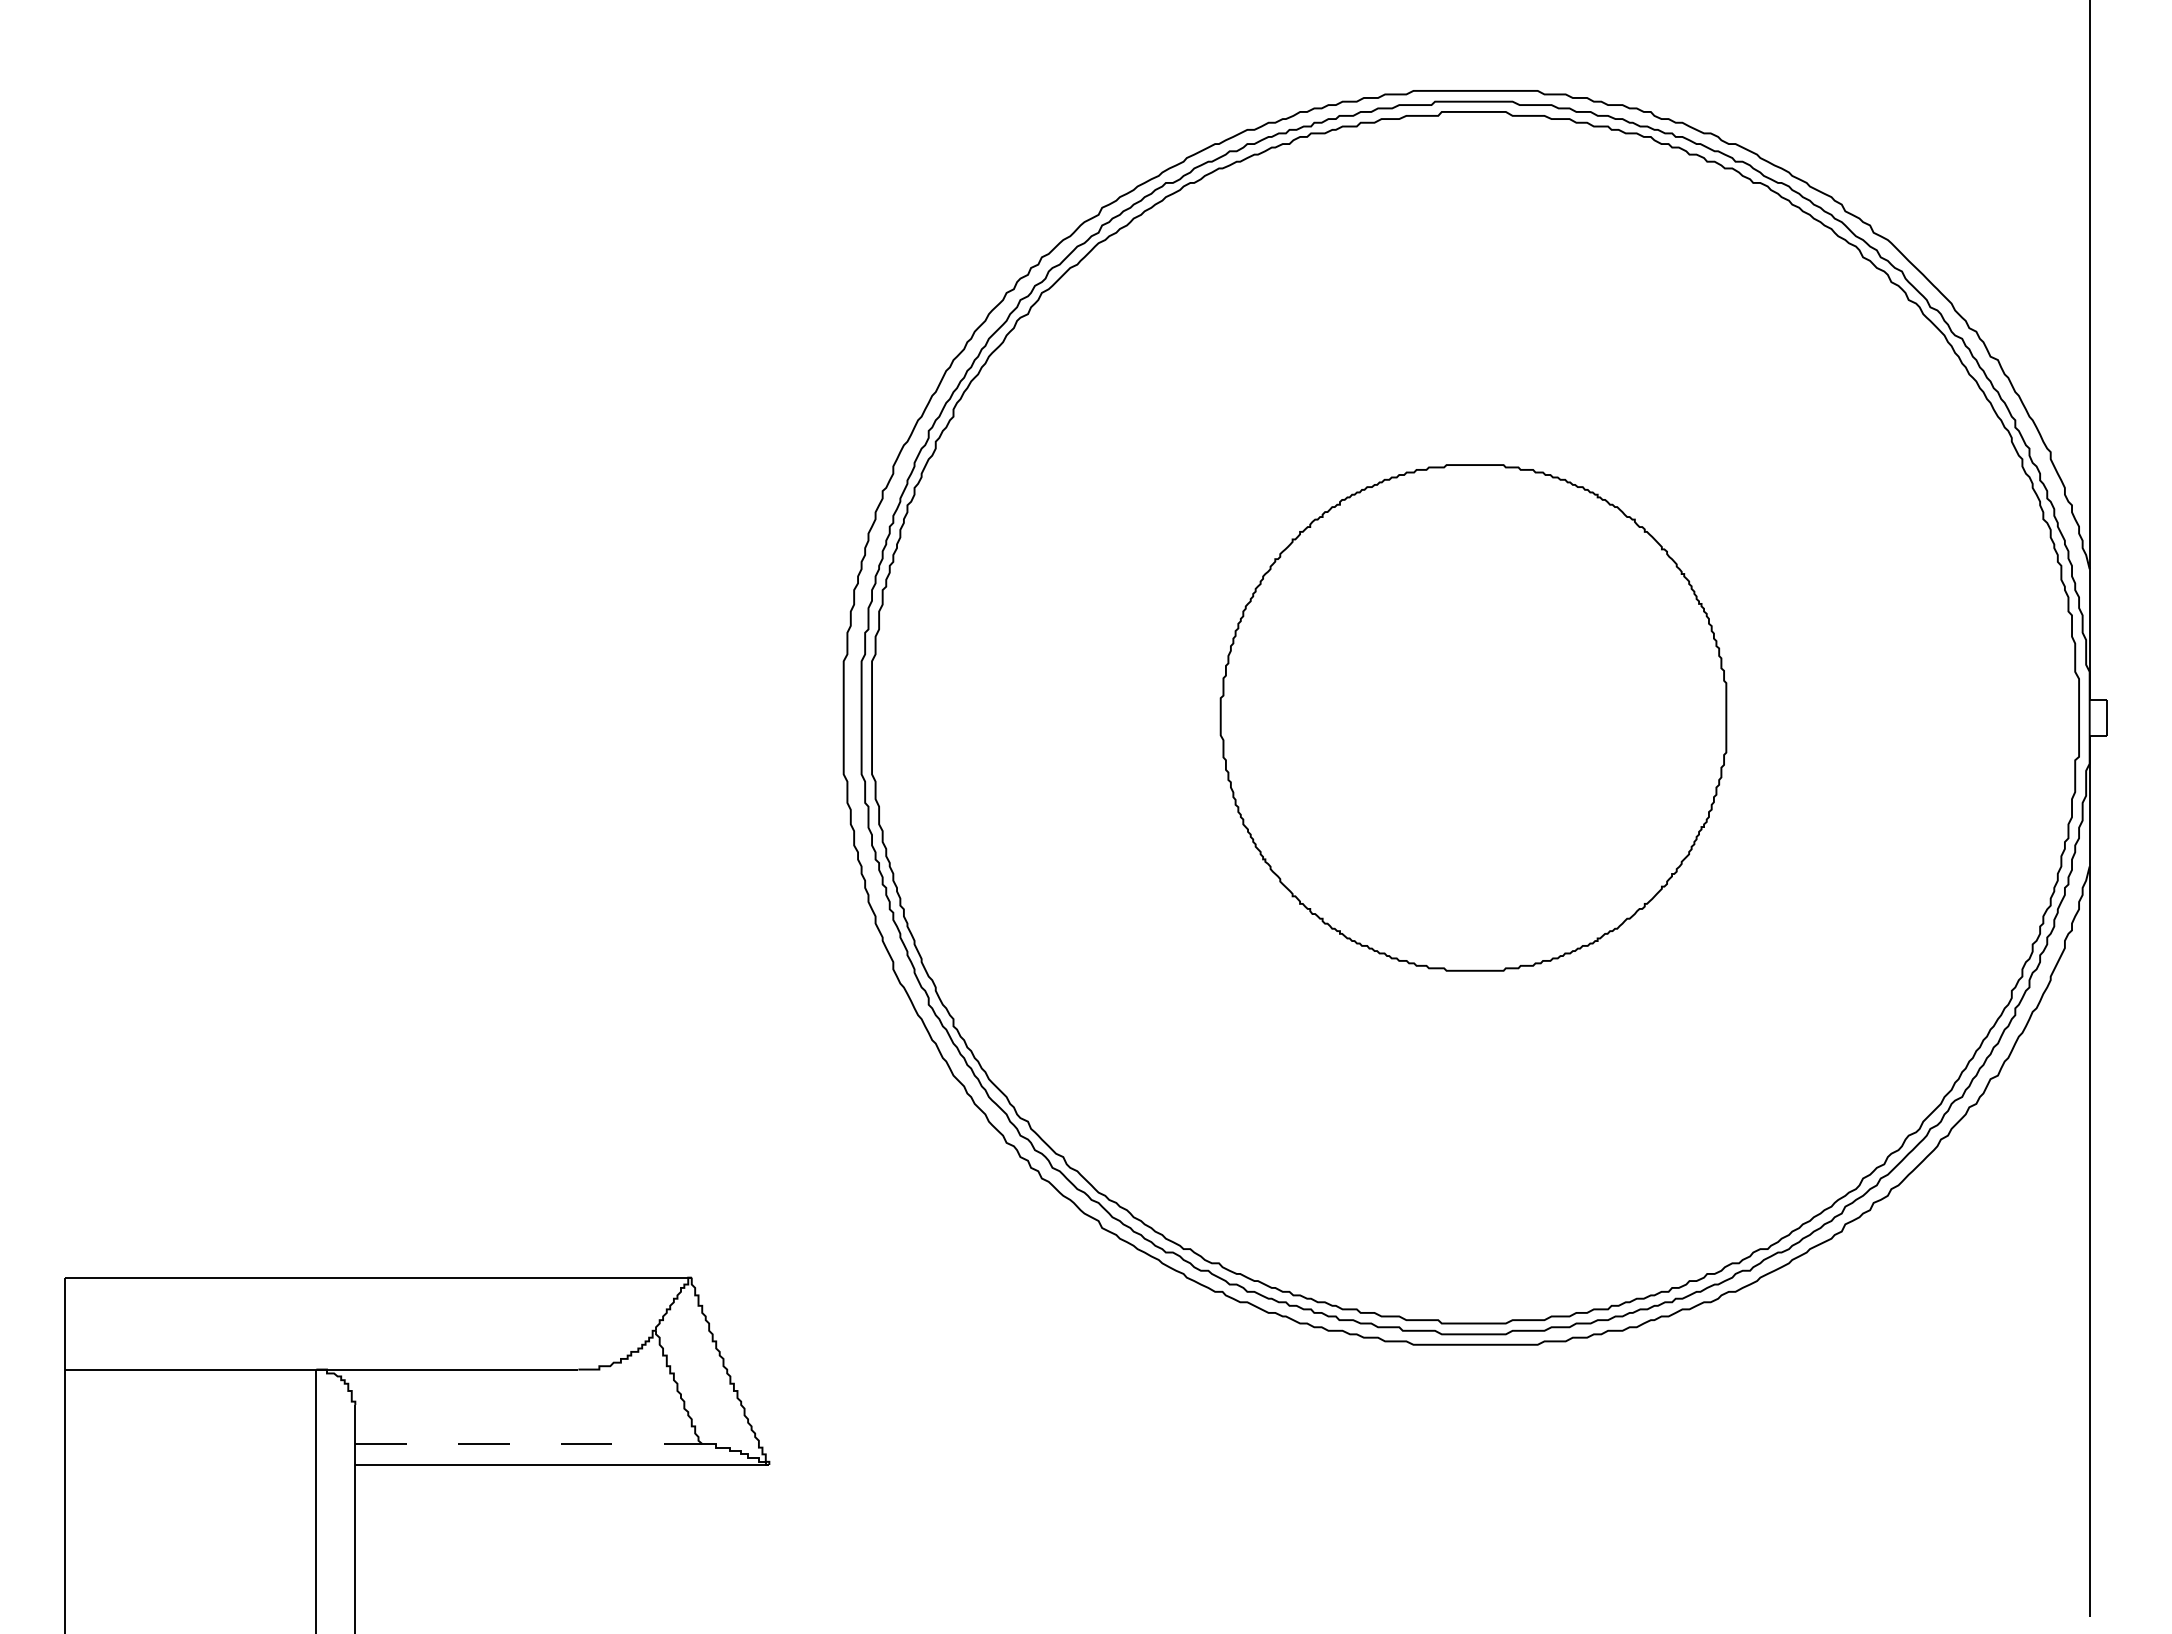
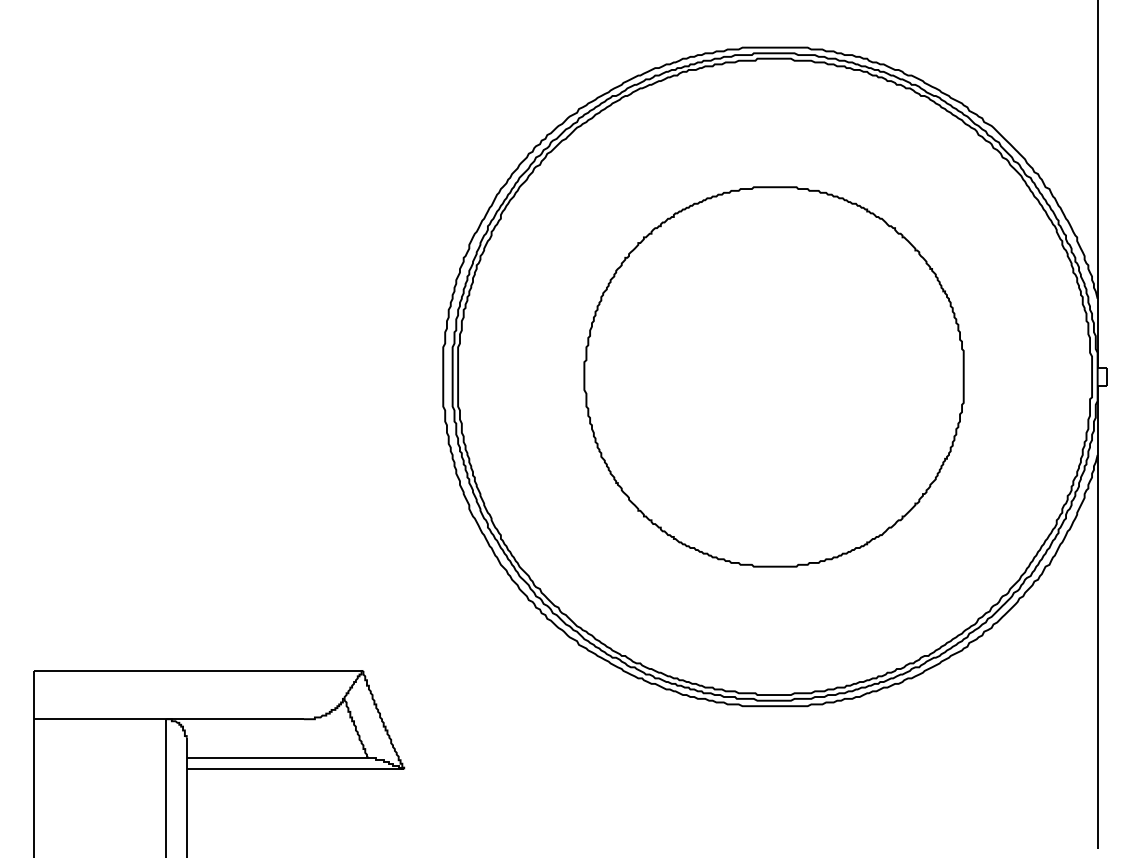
part: (1472, 717) -> (773, 376), size x1.43
line: (528, 1444) -> (277, 758), dashed -> solid

